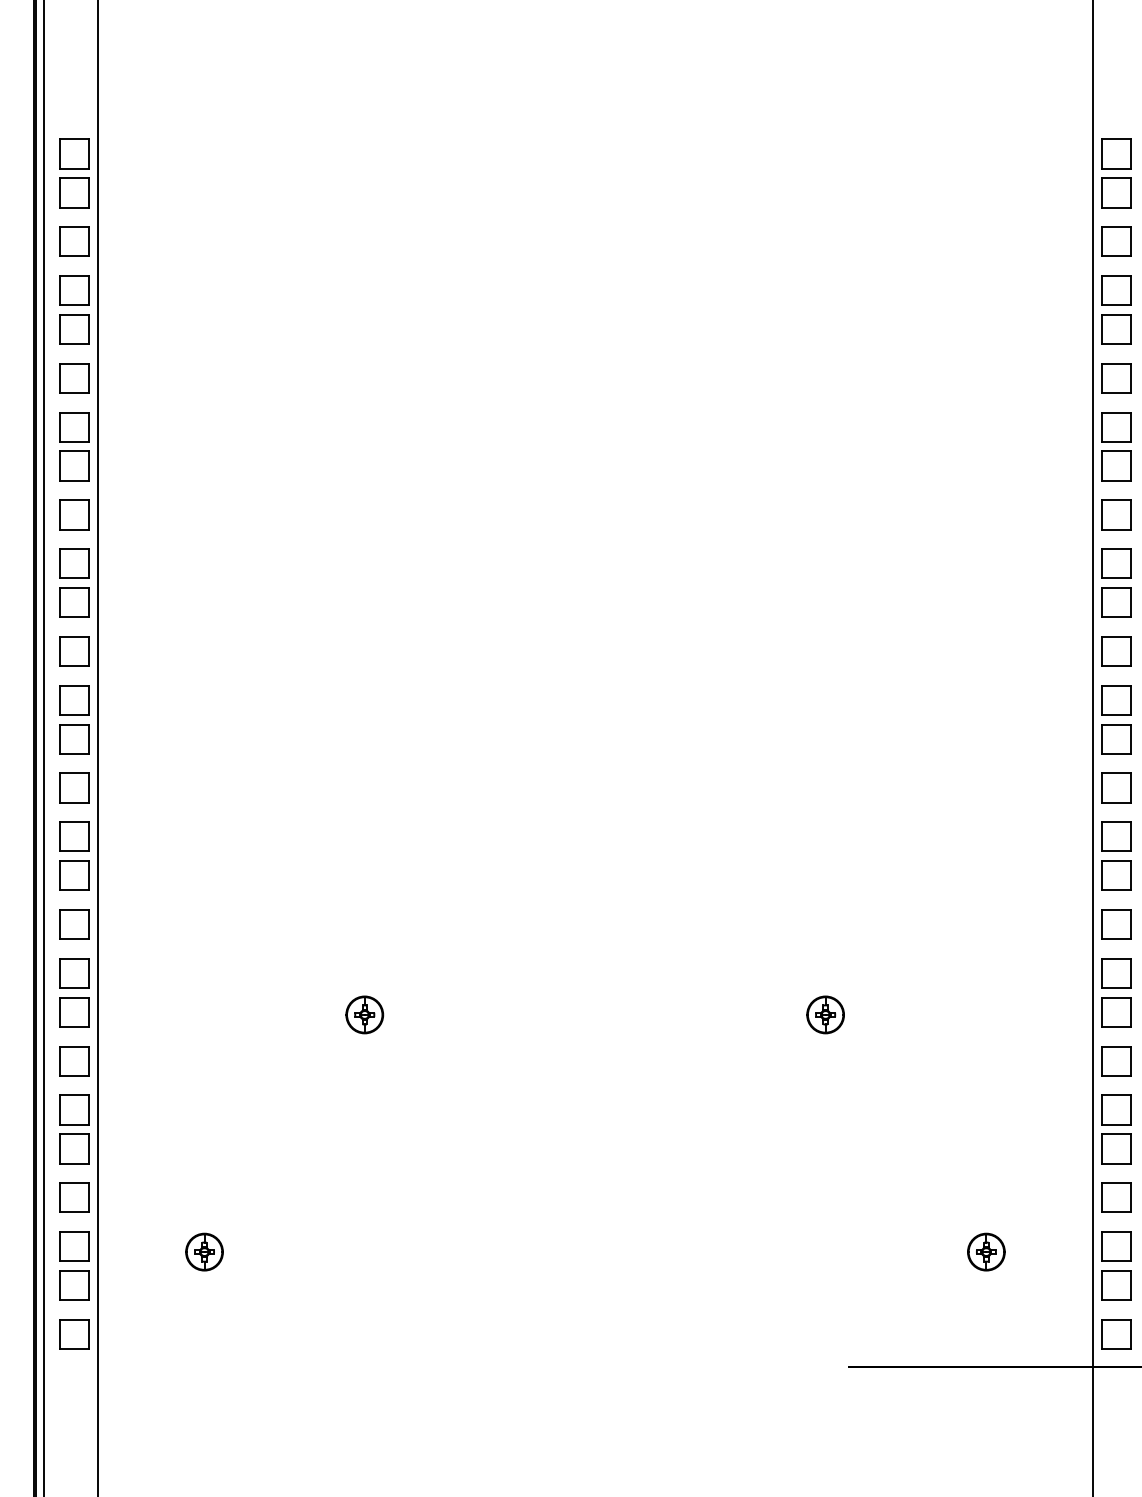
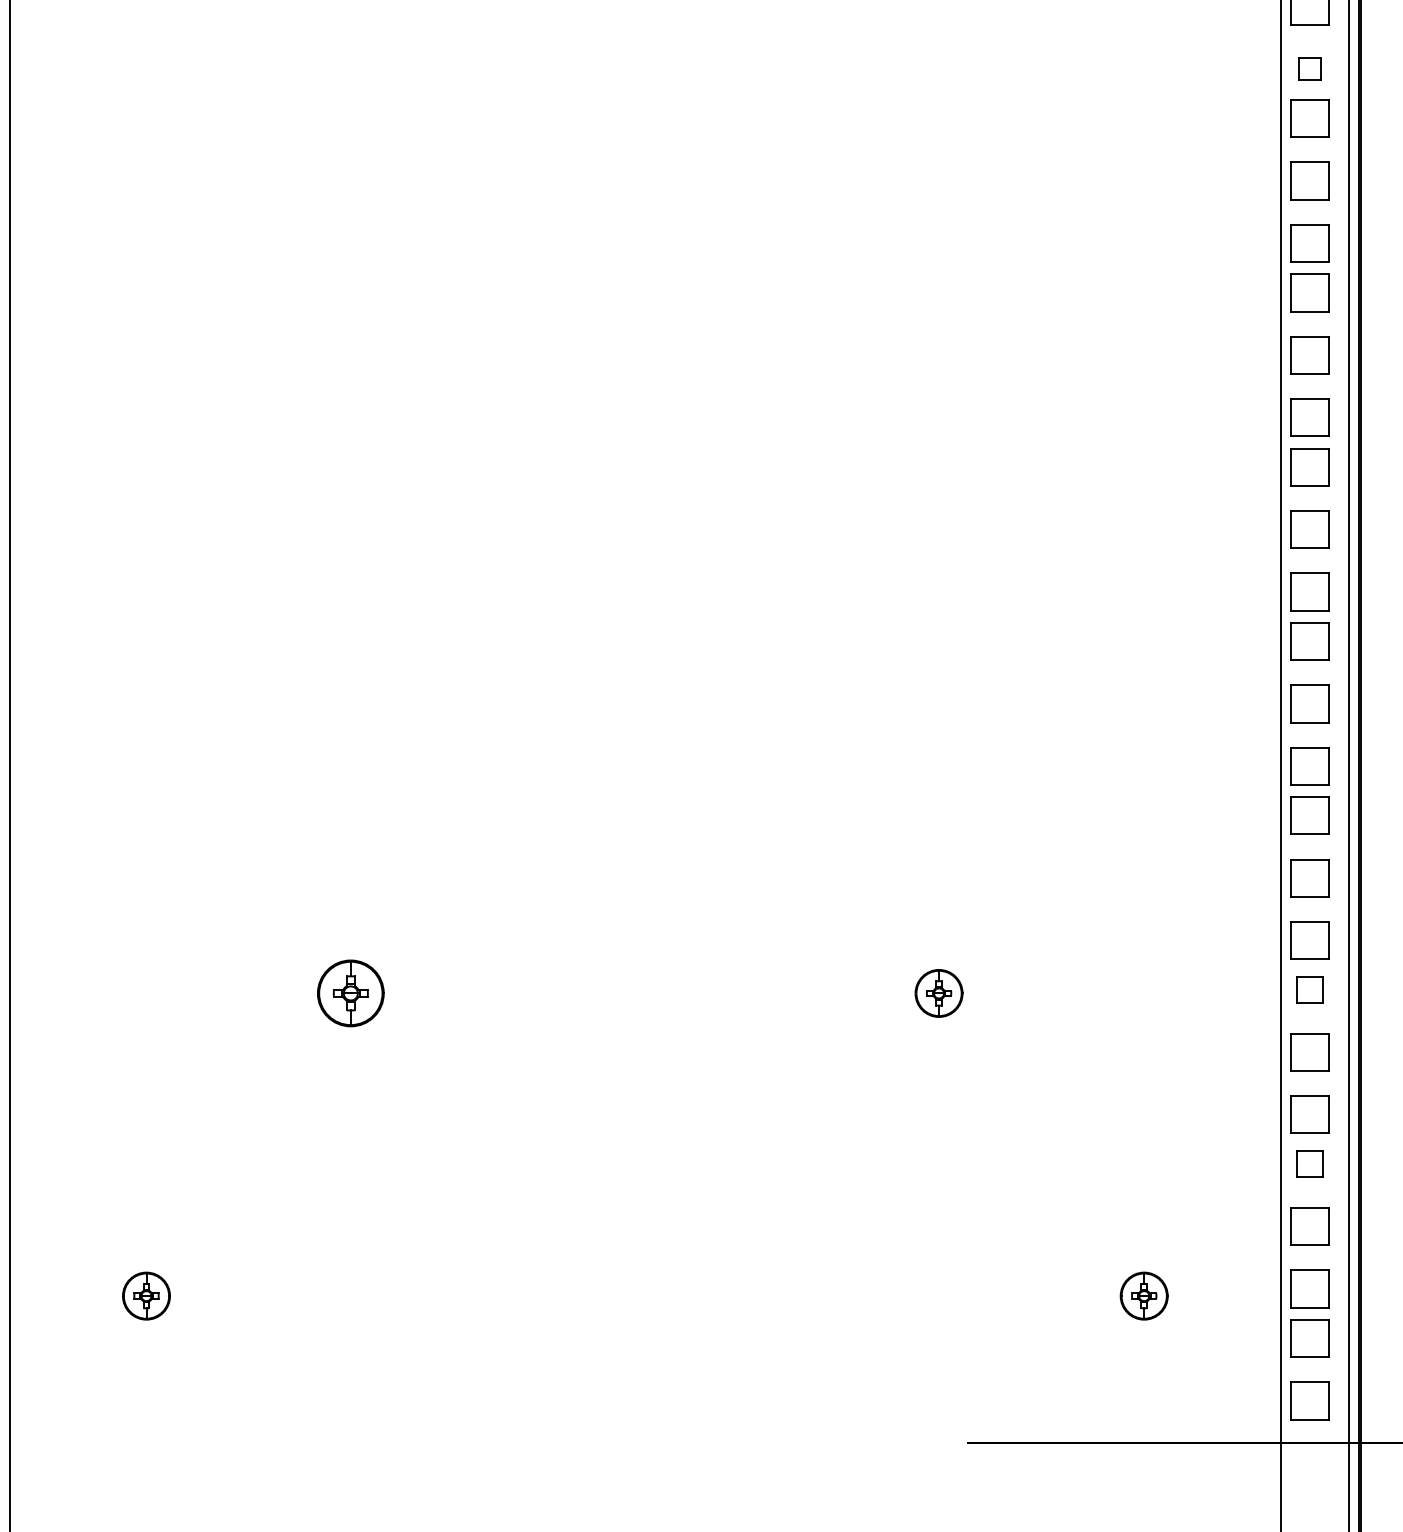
part: (1116, 290) -> (1310, 68), size x0.6
part: (1116, 1012) -> (1310, 990), size x0.7
part: (364, 1014) -> (350, 992), size x1.4
part: (1116, 1148) -> (1310, 1163), size x0.7

